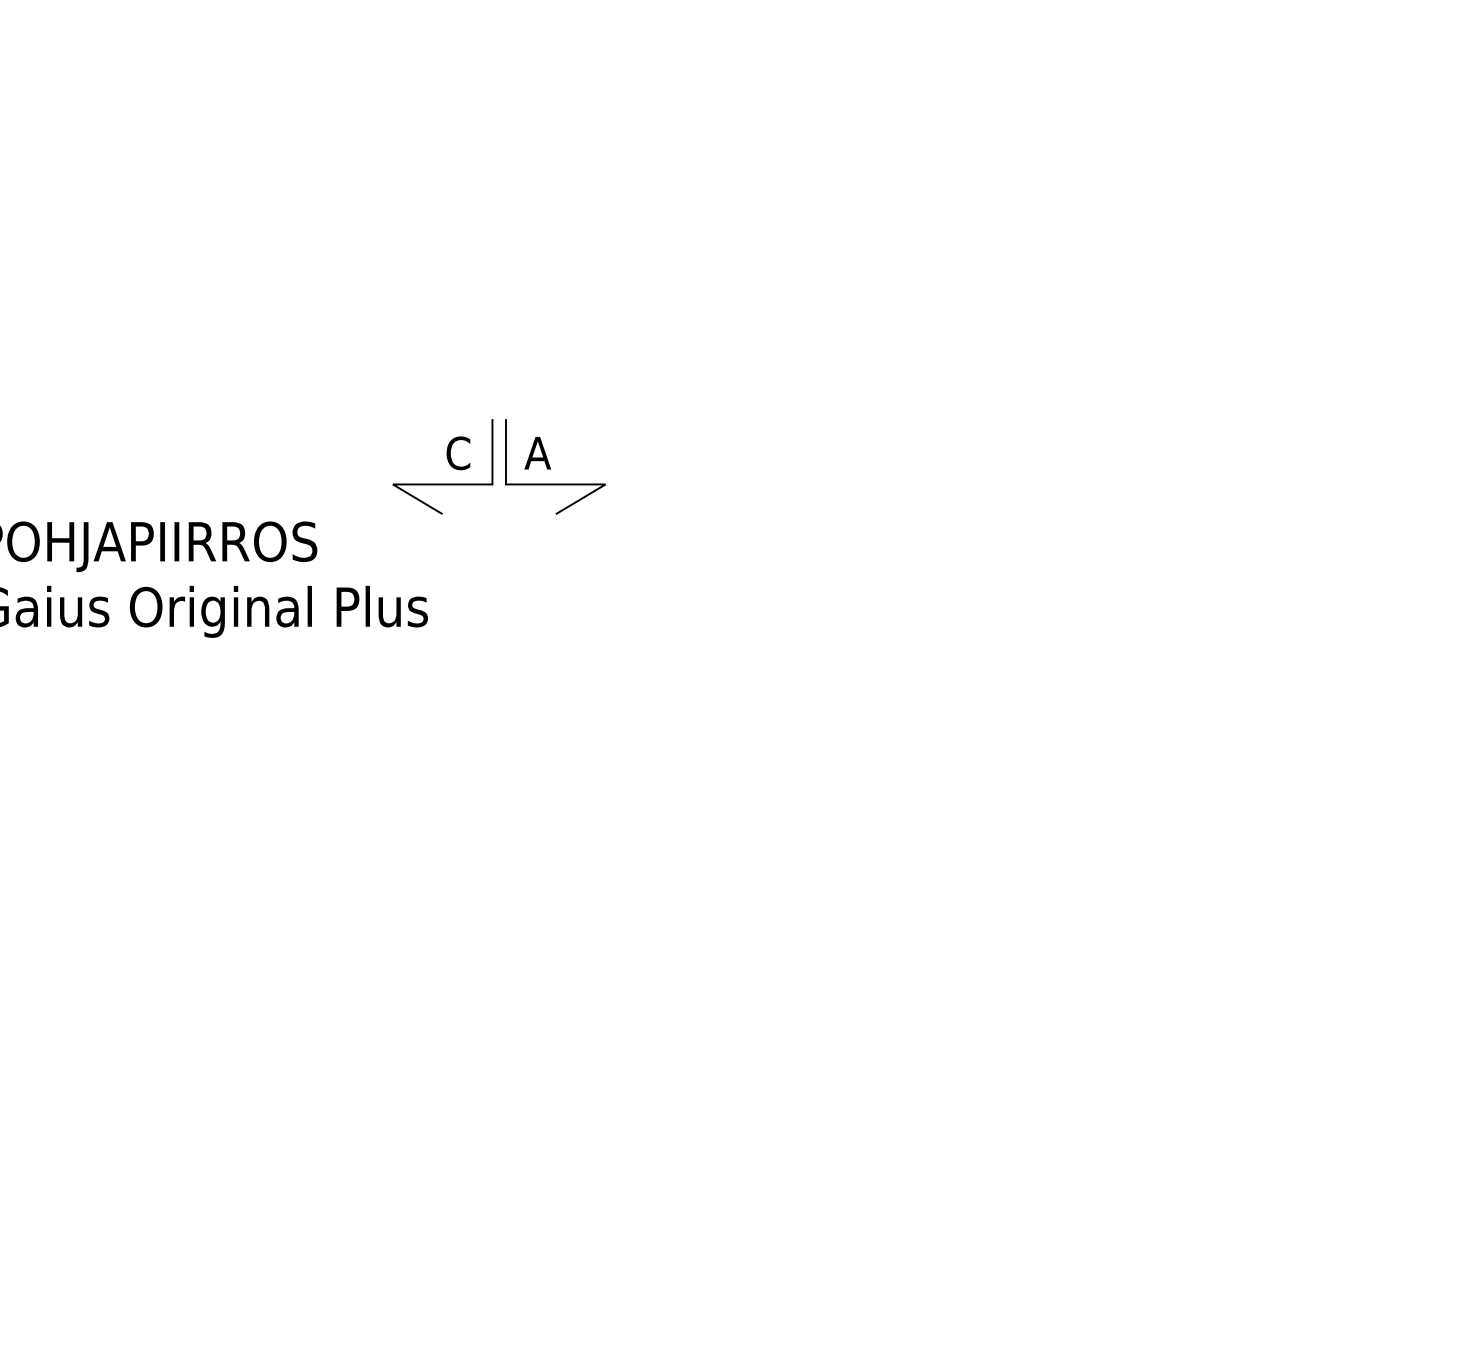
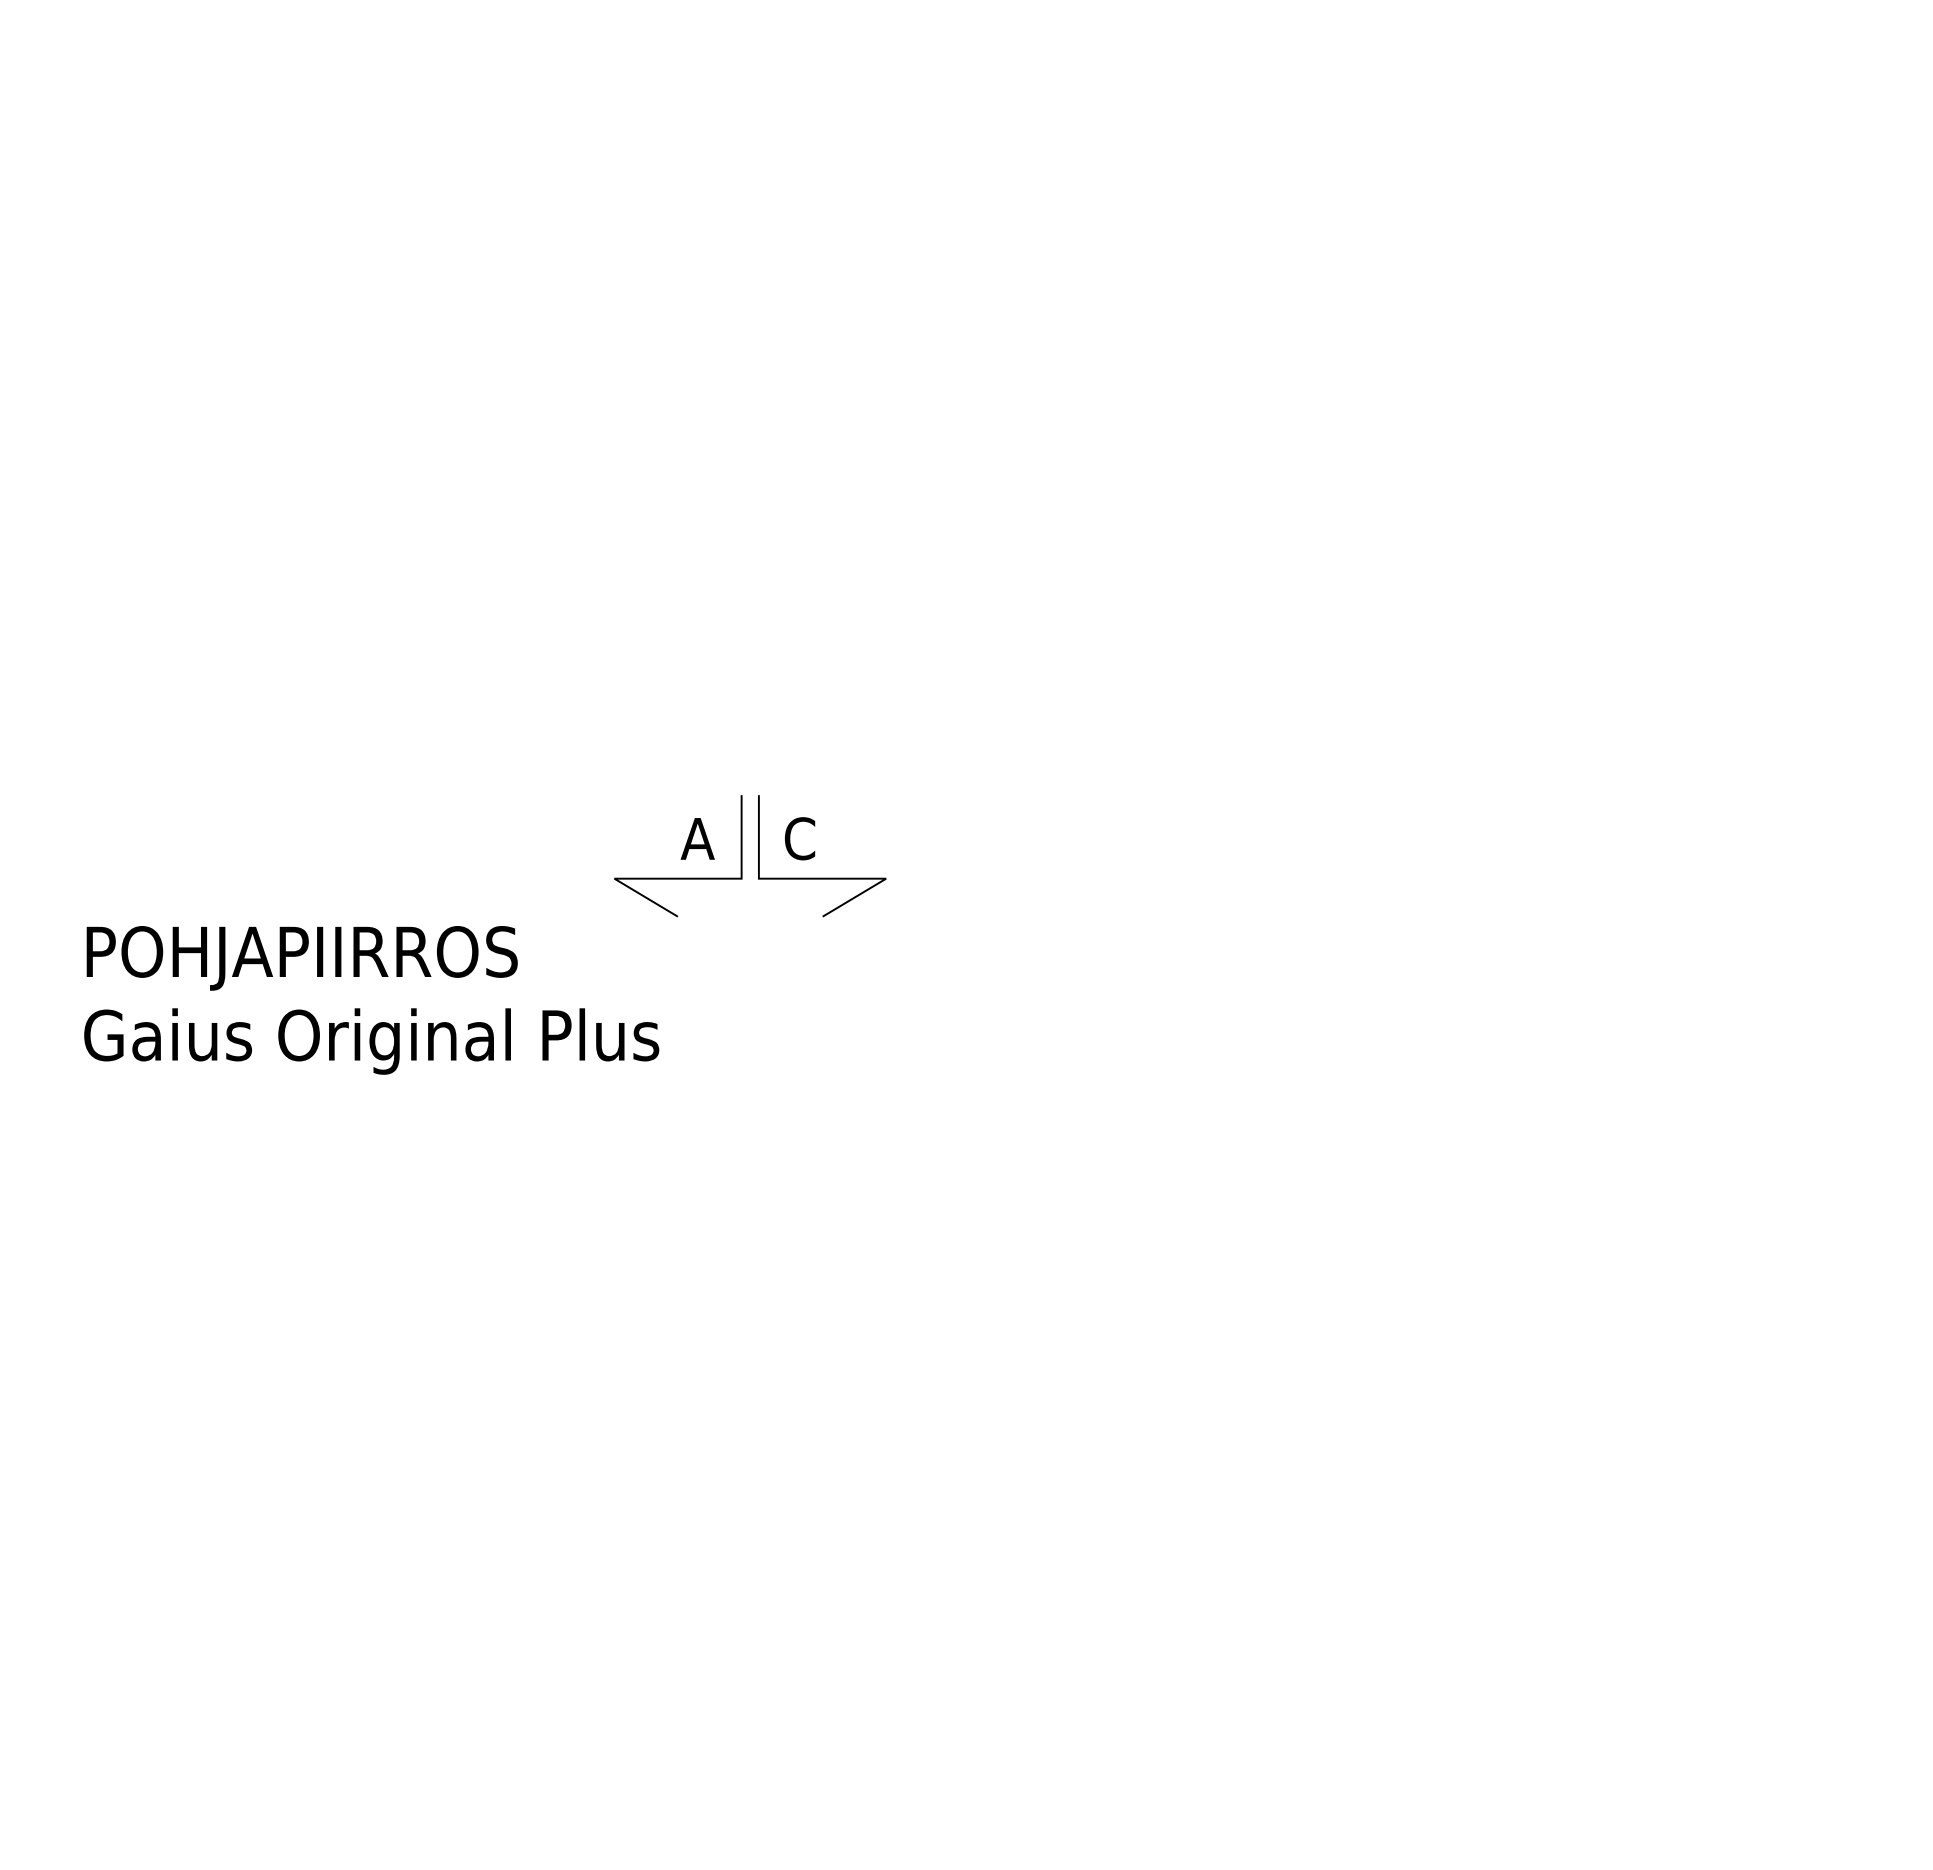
text: (457, 453) -> (697, 838), C -> A
text: (537, 453) -> (799, 838), A -> C

